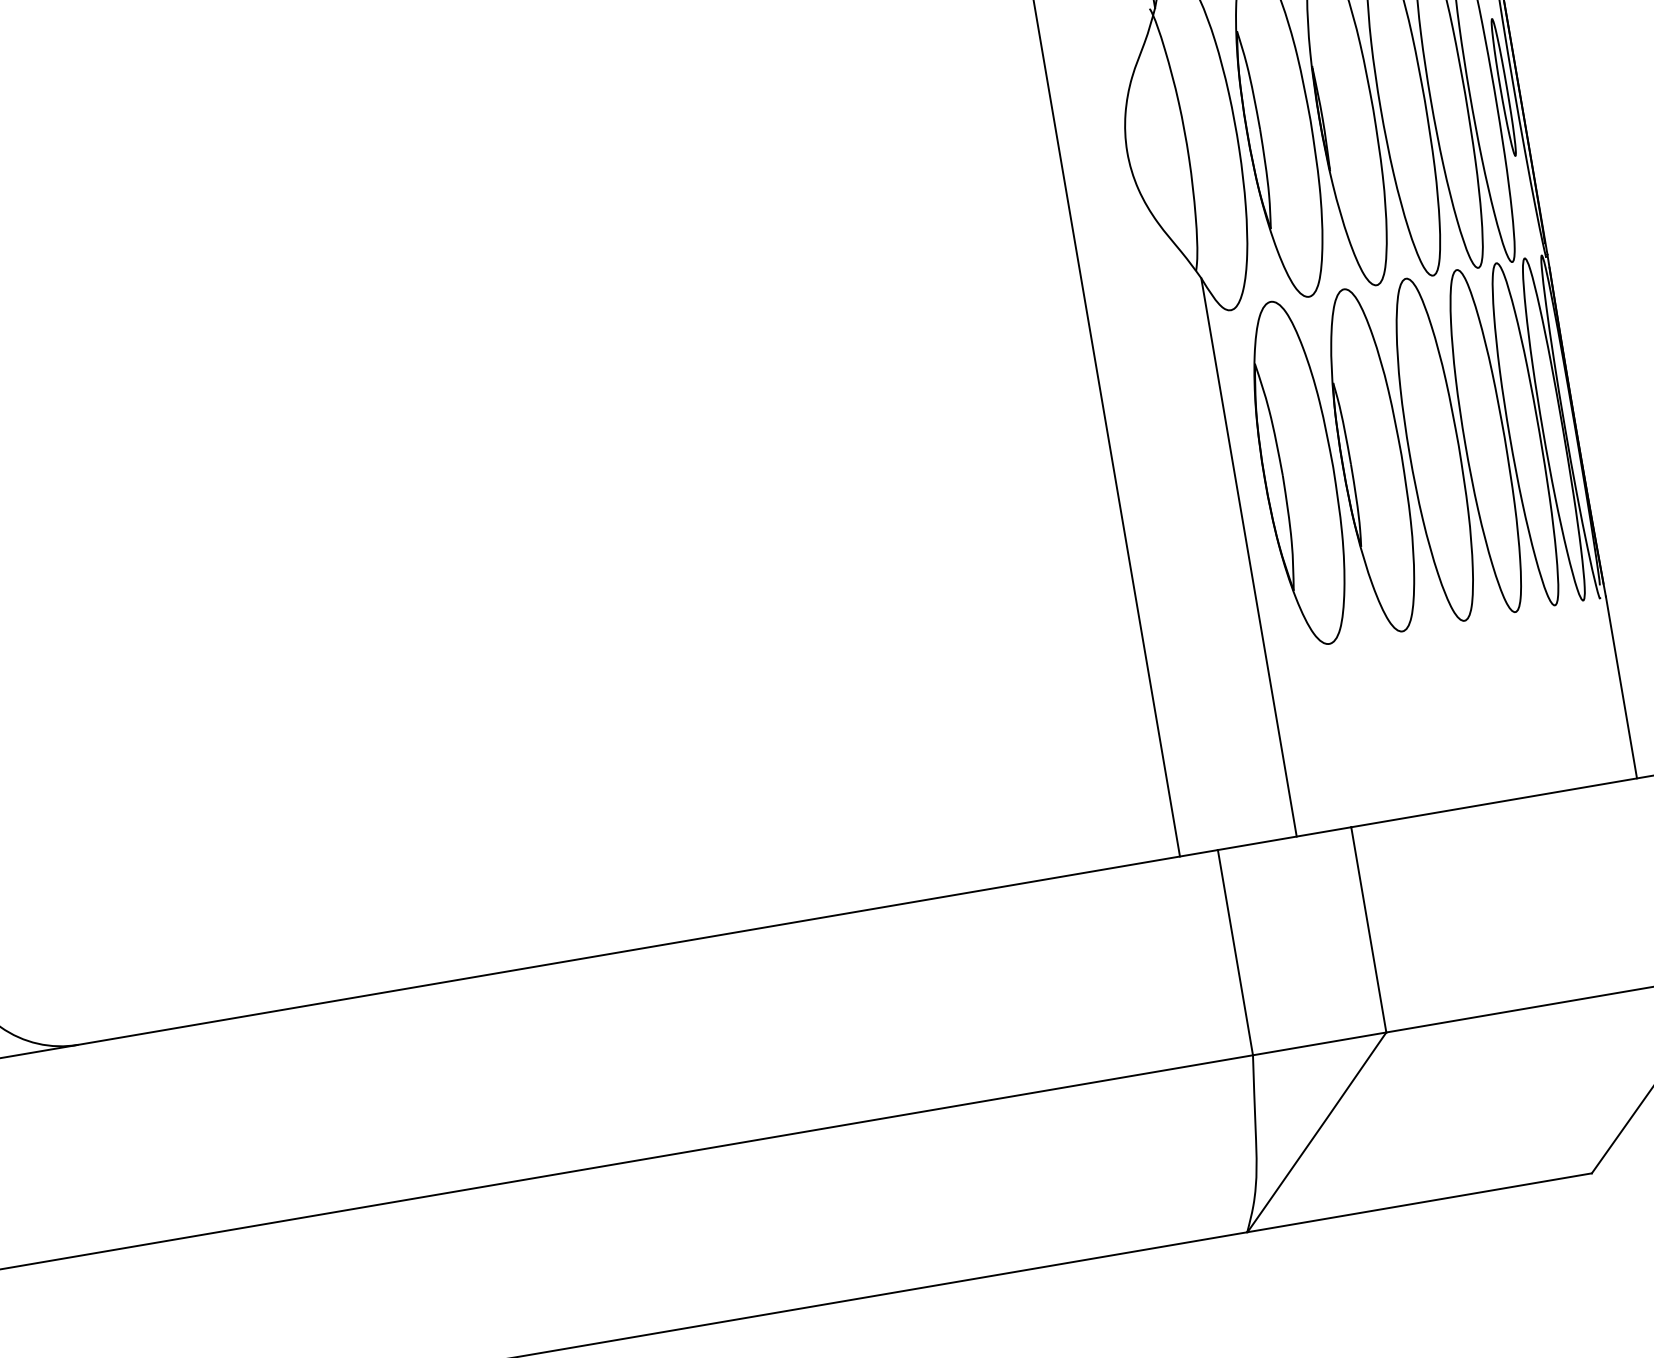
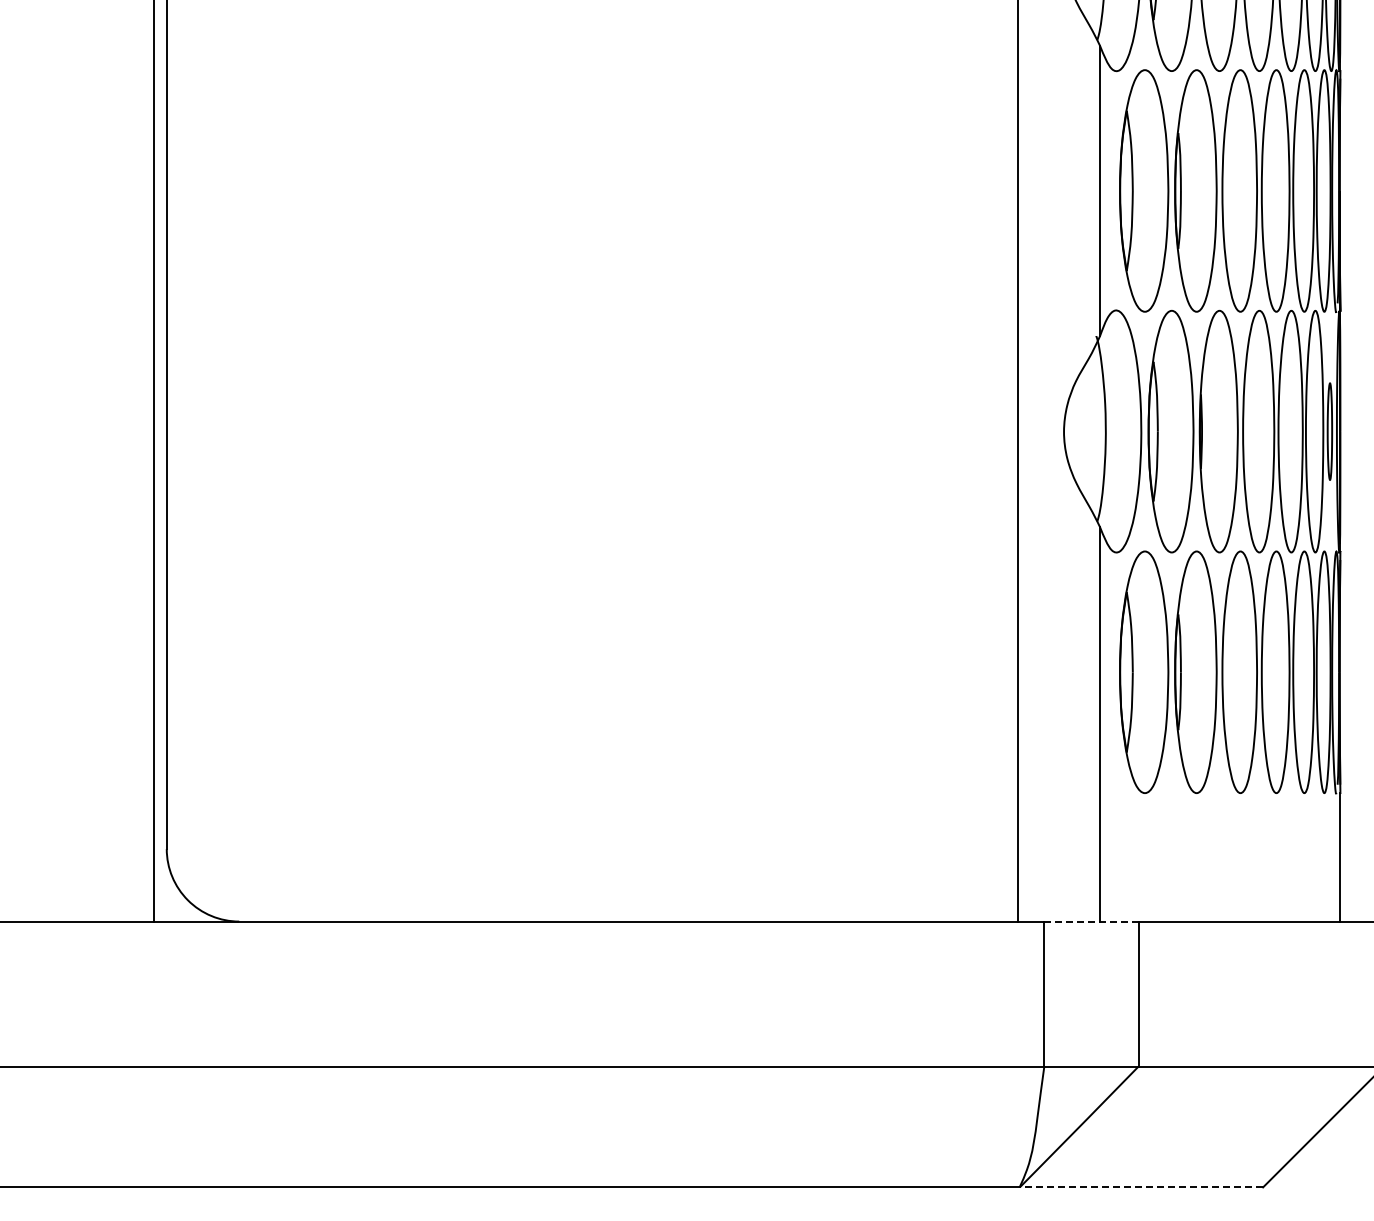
line: (1284, 838) -> (1091, 921), solid -> dashed
line: (1419, 1202) -> (1141, 1187), solid -> dashed

